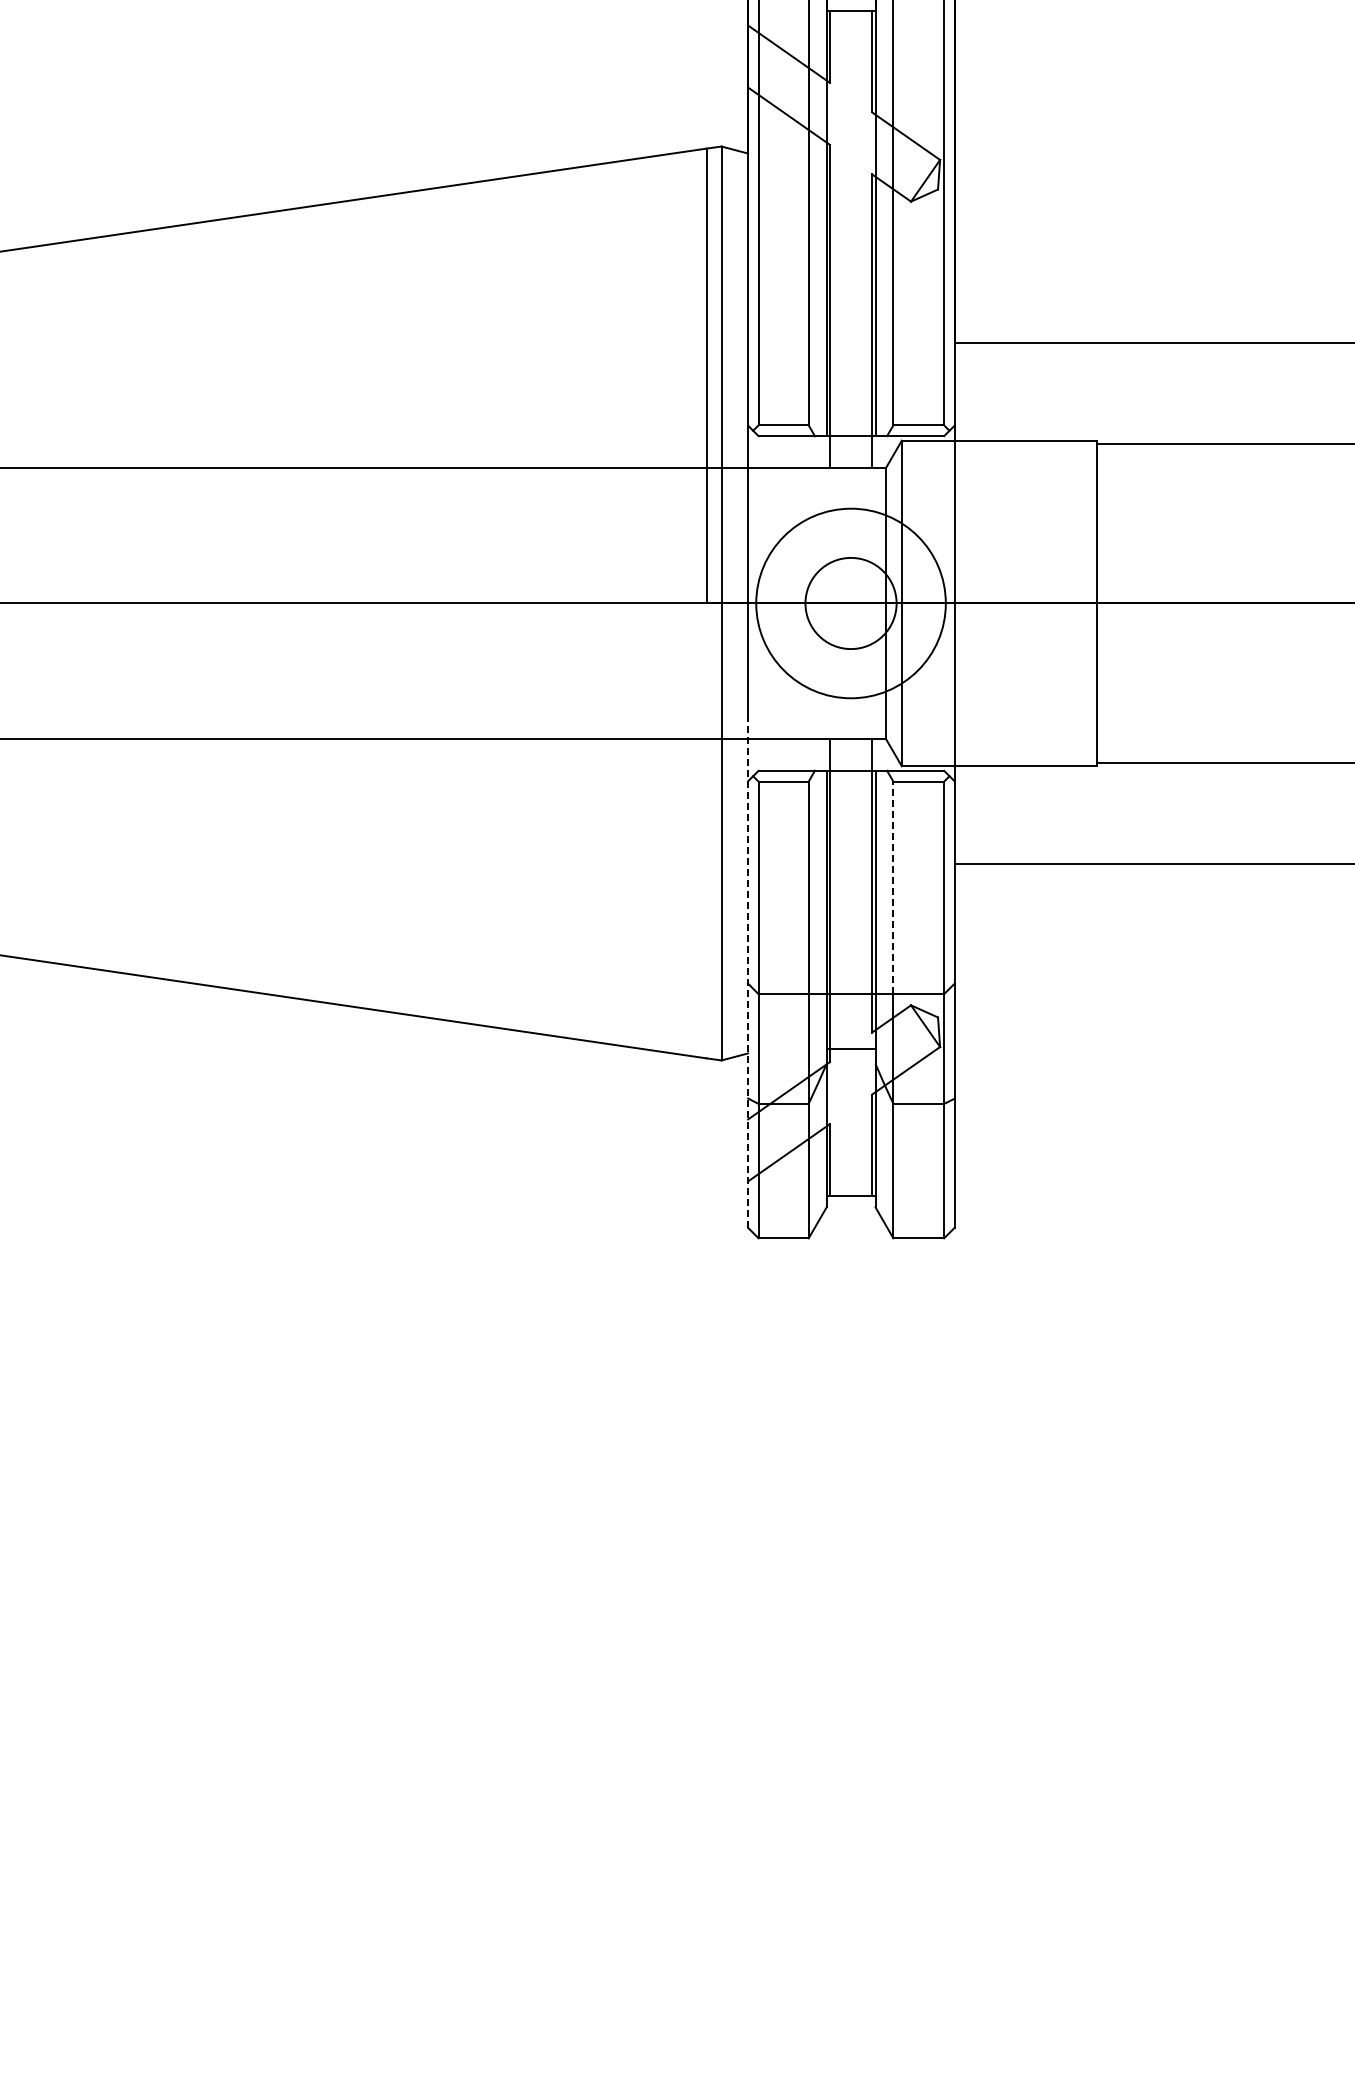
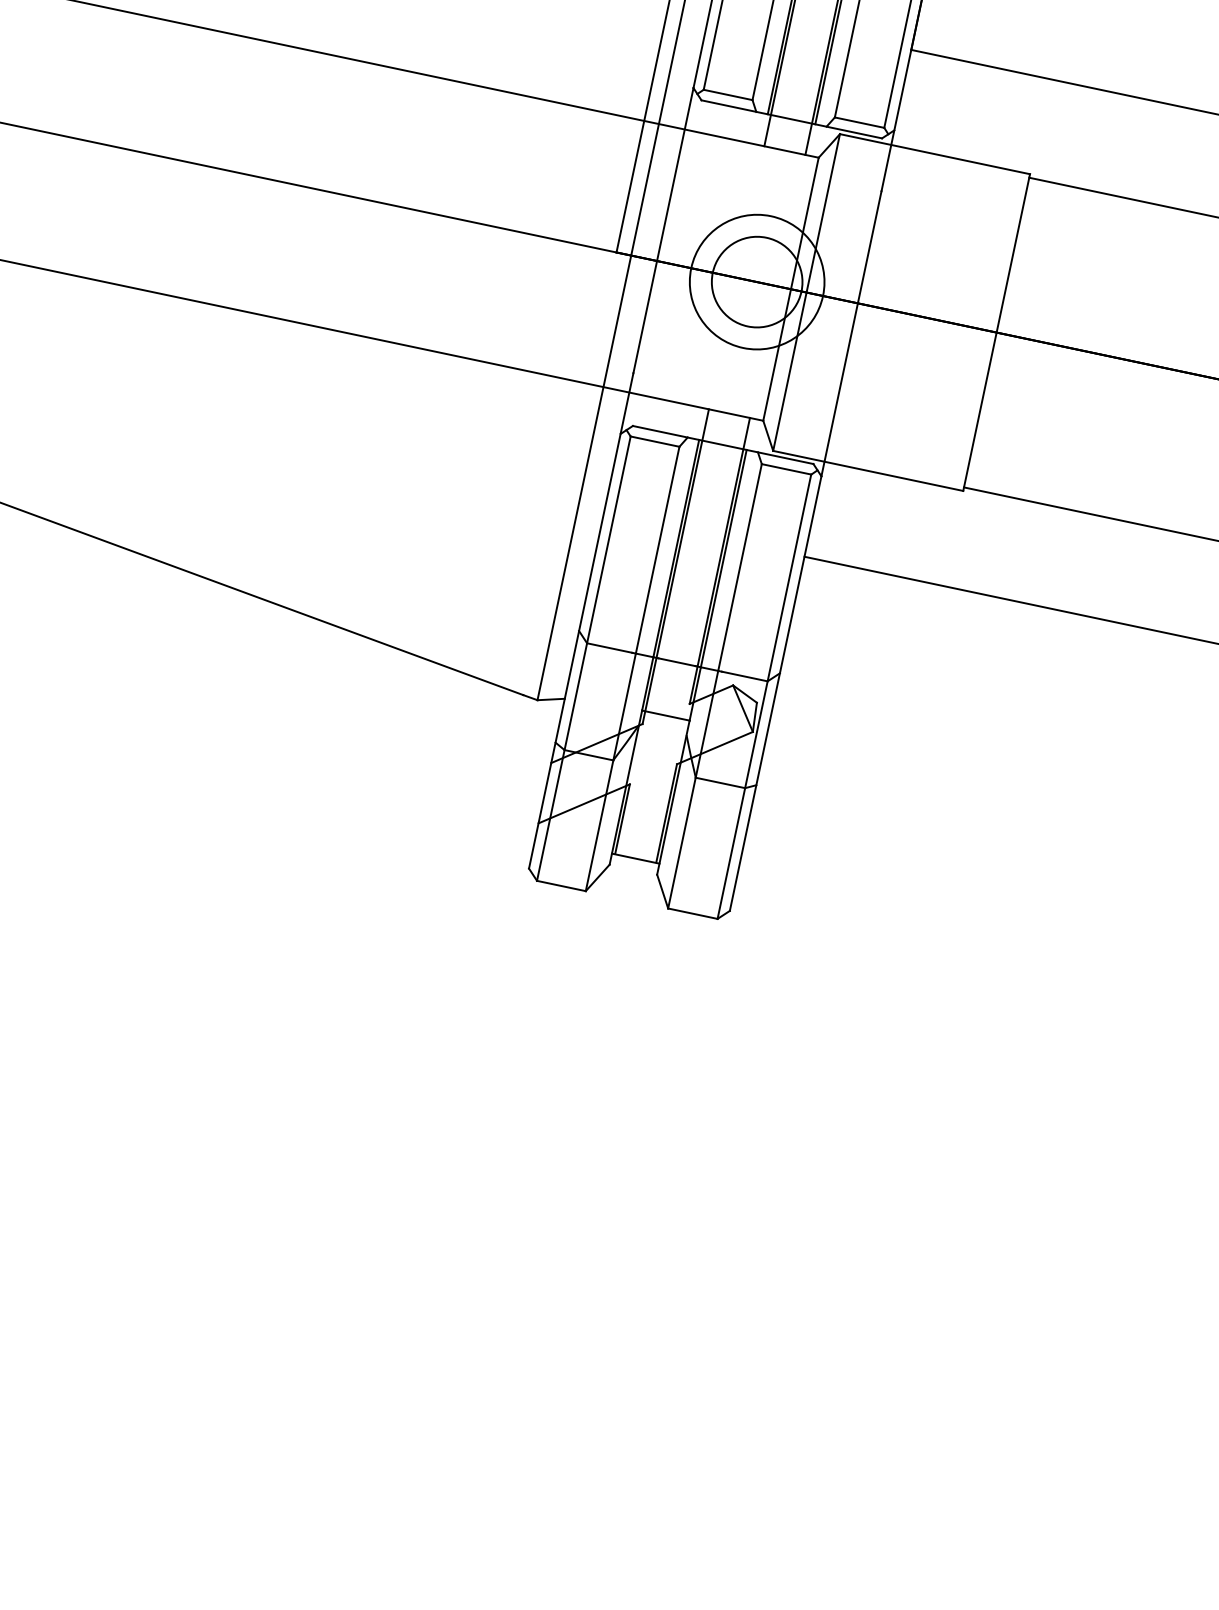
circle: (850, 603) -> (756, 282), size x0.71
line: (893, 887) -> (740, 567), dashed -> solid
line: (748, 973) -> (581, 621), dashed -> solid

